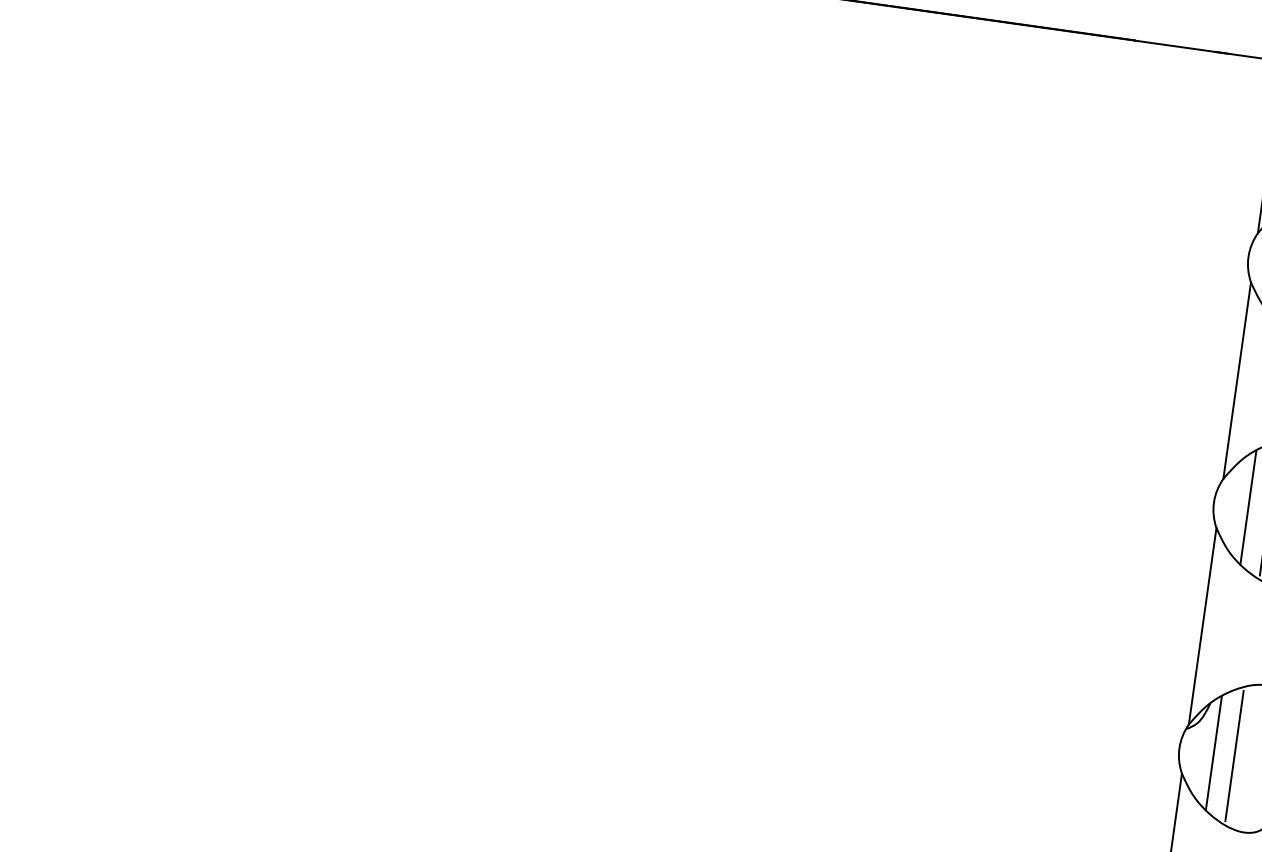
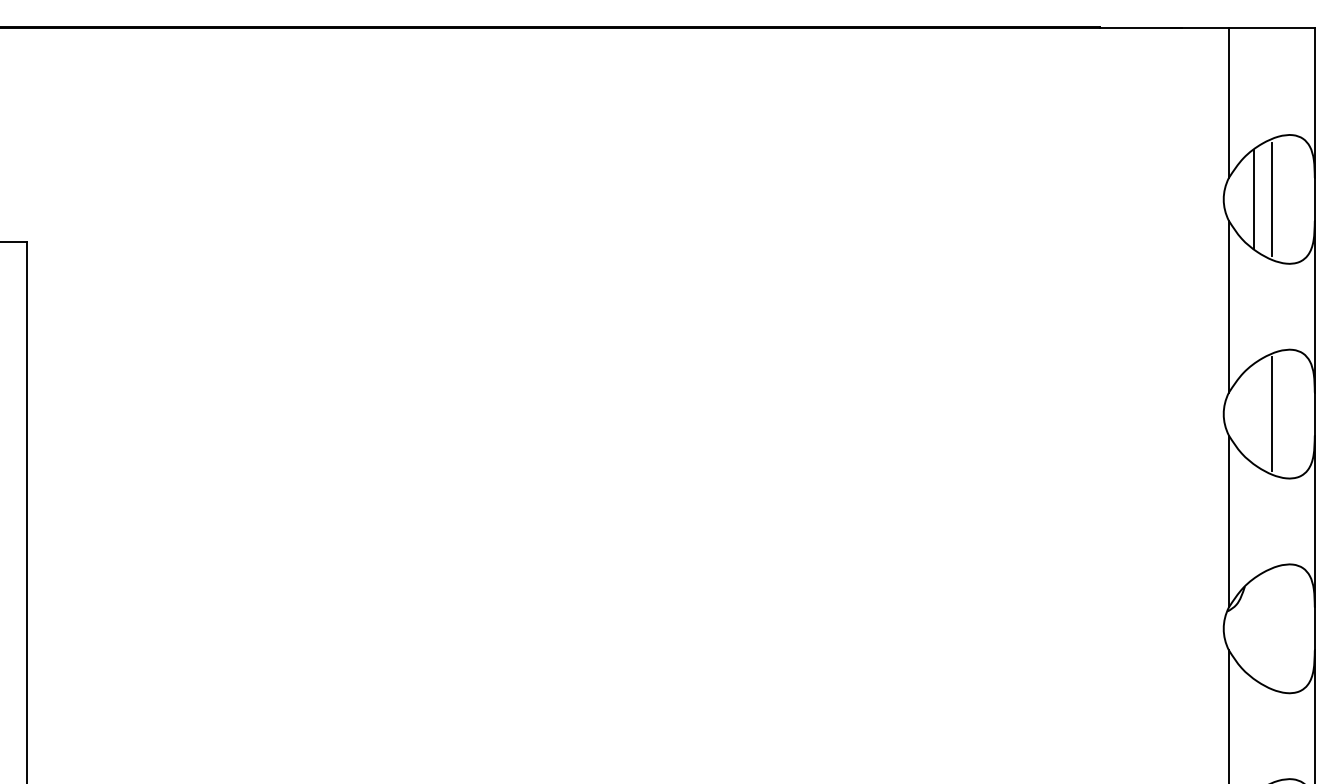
line: (1248, 506) -> (1253, 413), removed
line: (1213, 752) -> (1253, 628), removed
line: (1234, 755) -> (1271, 628), removed

